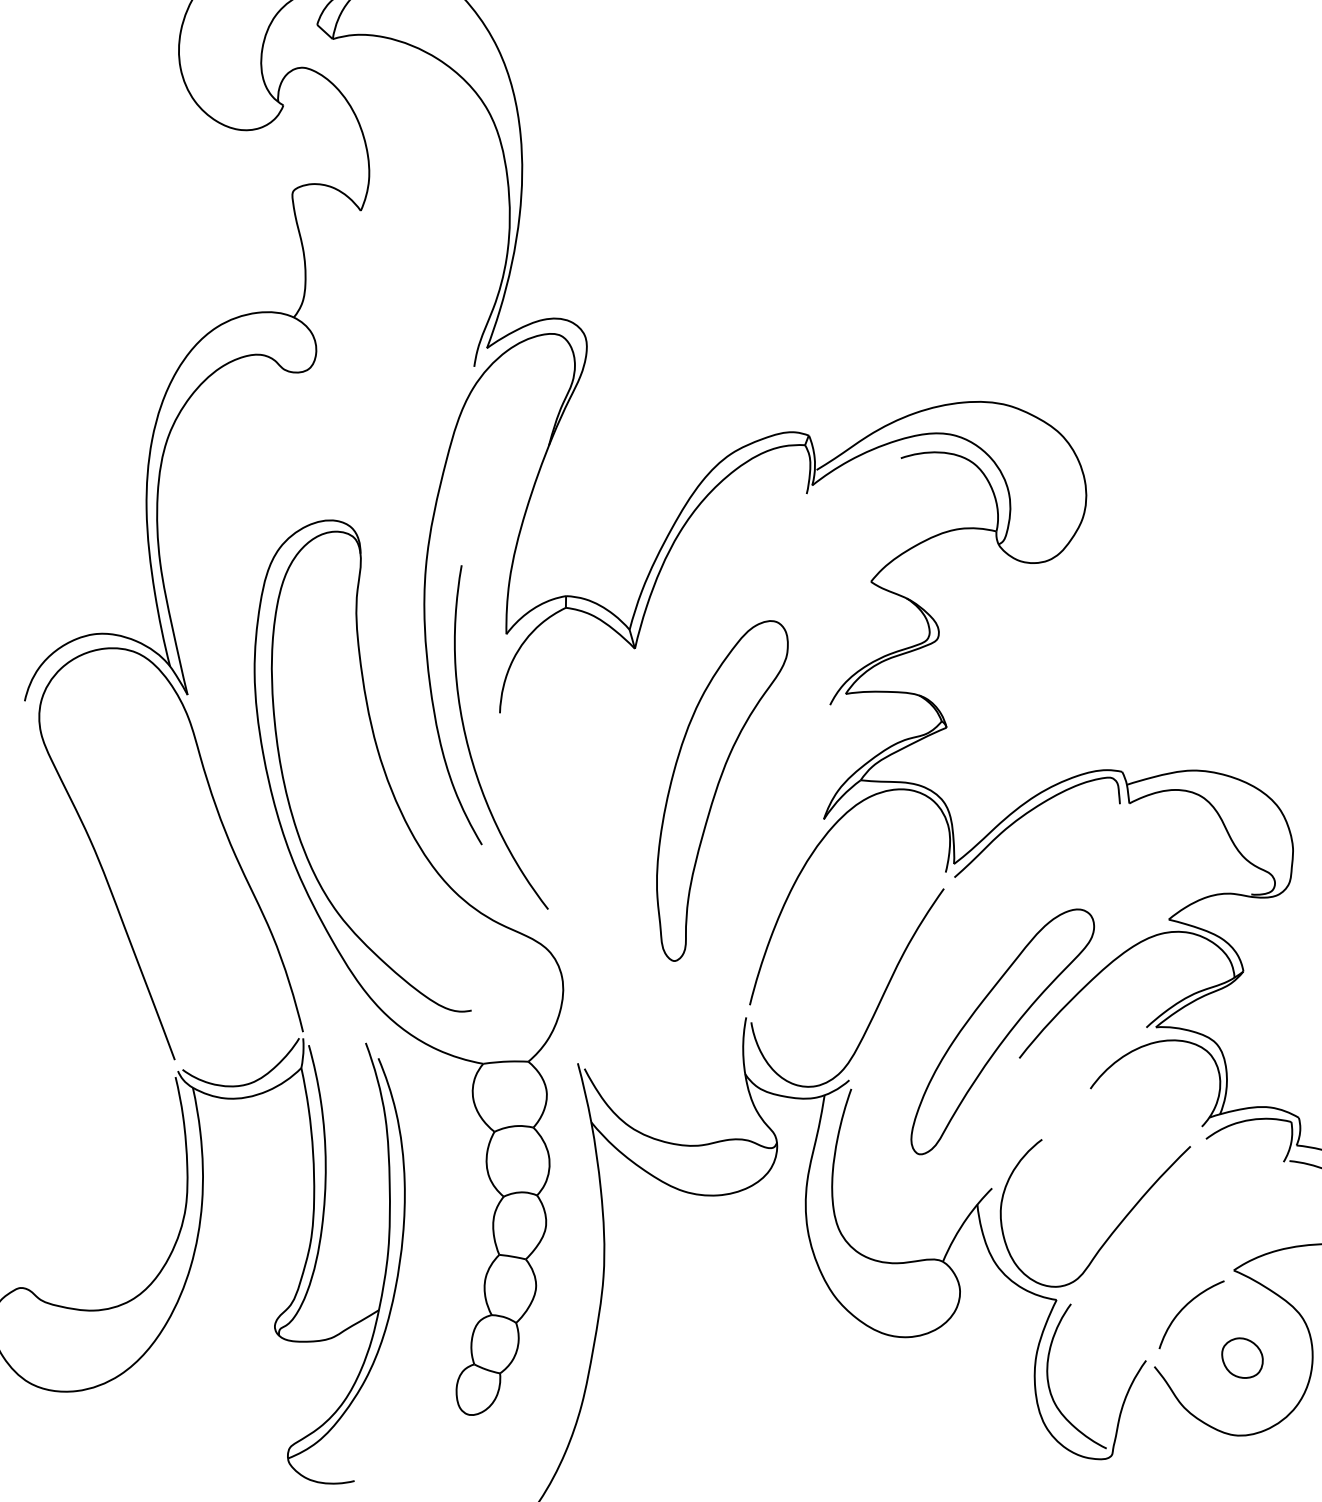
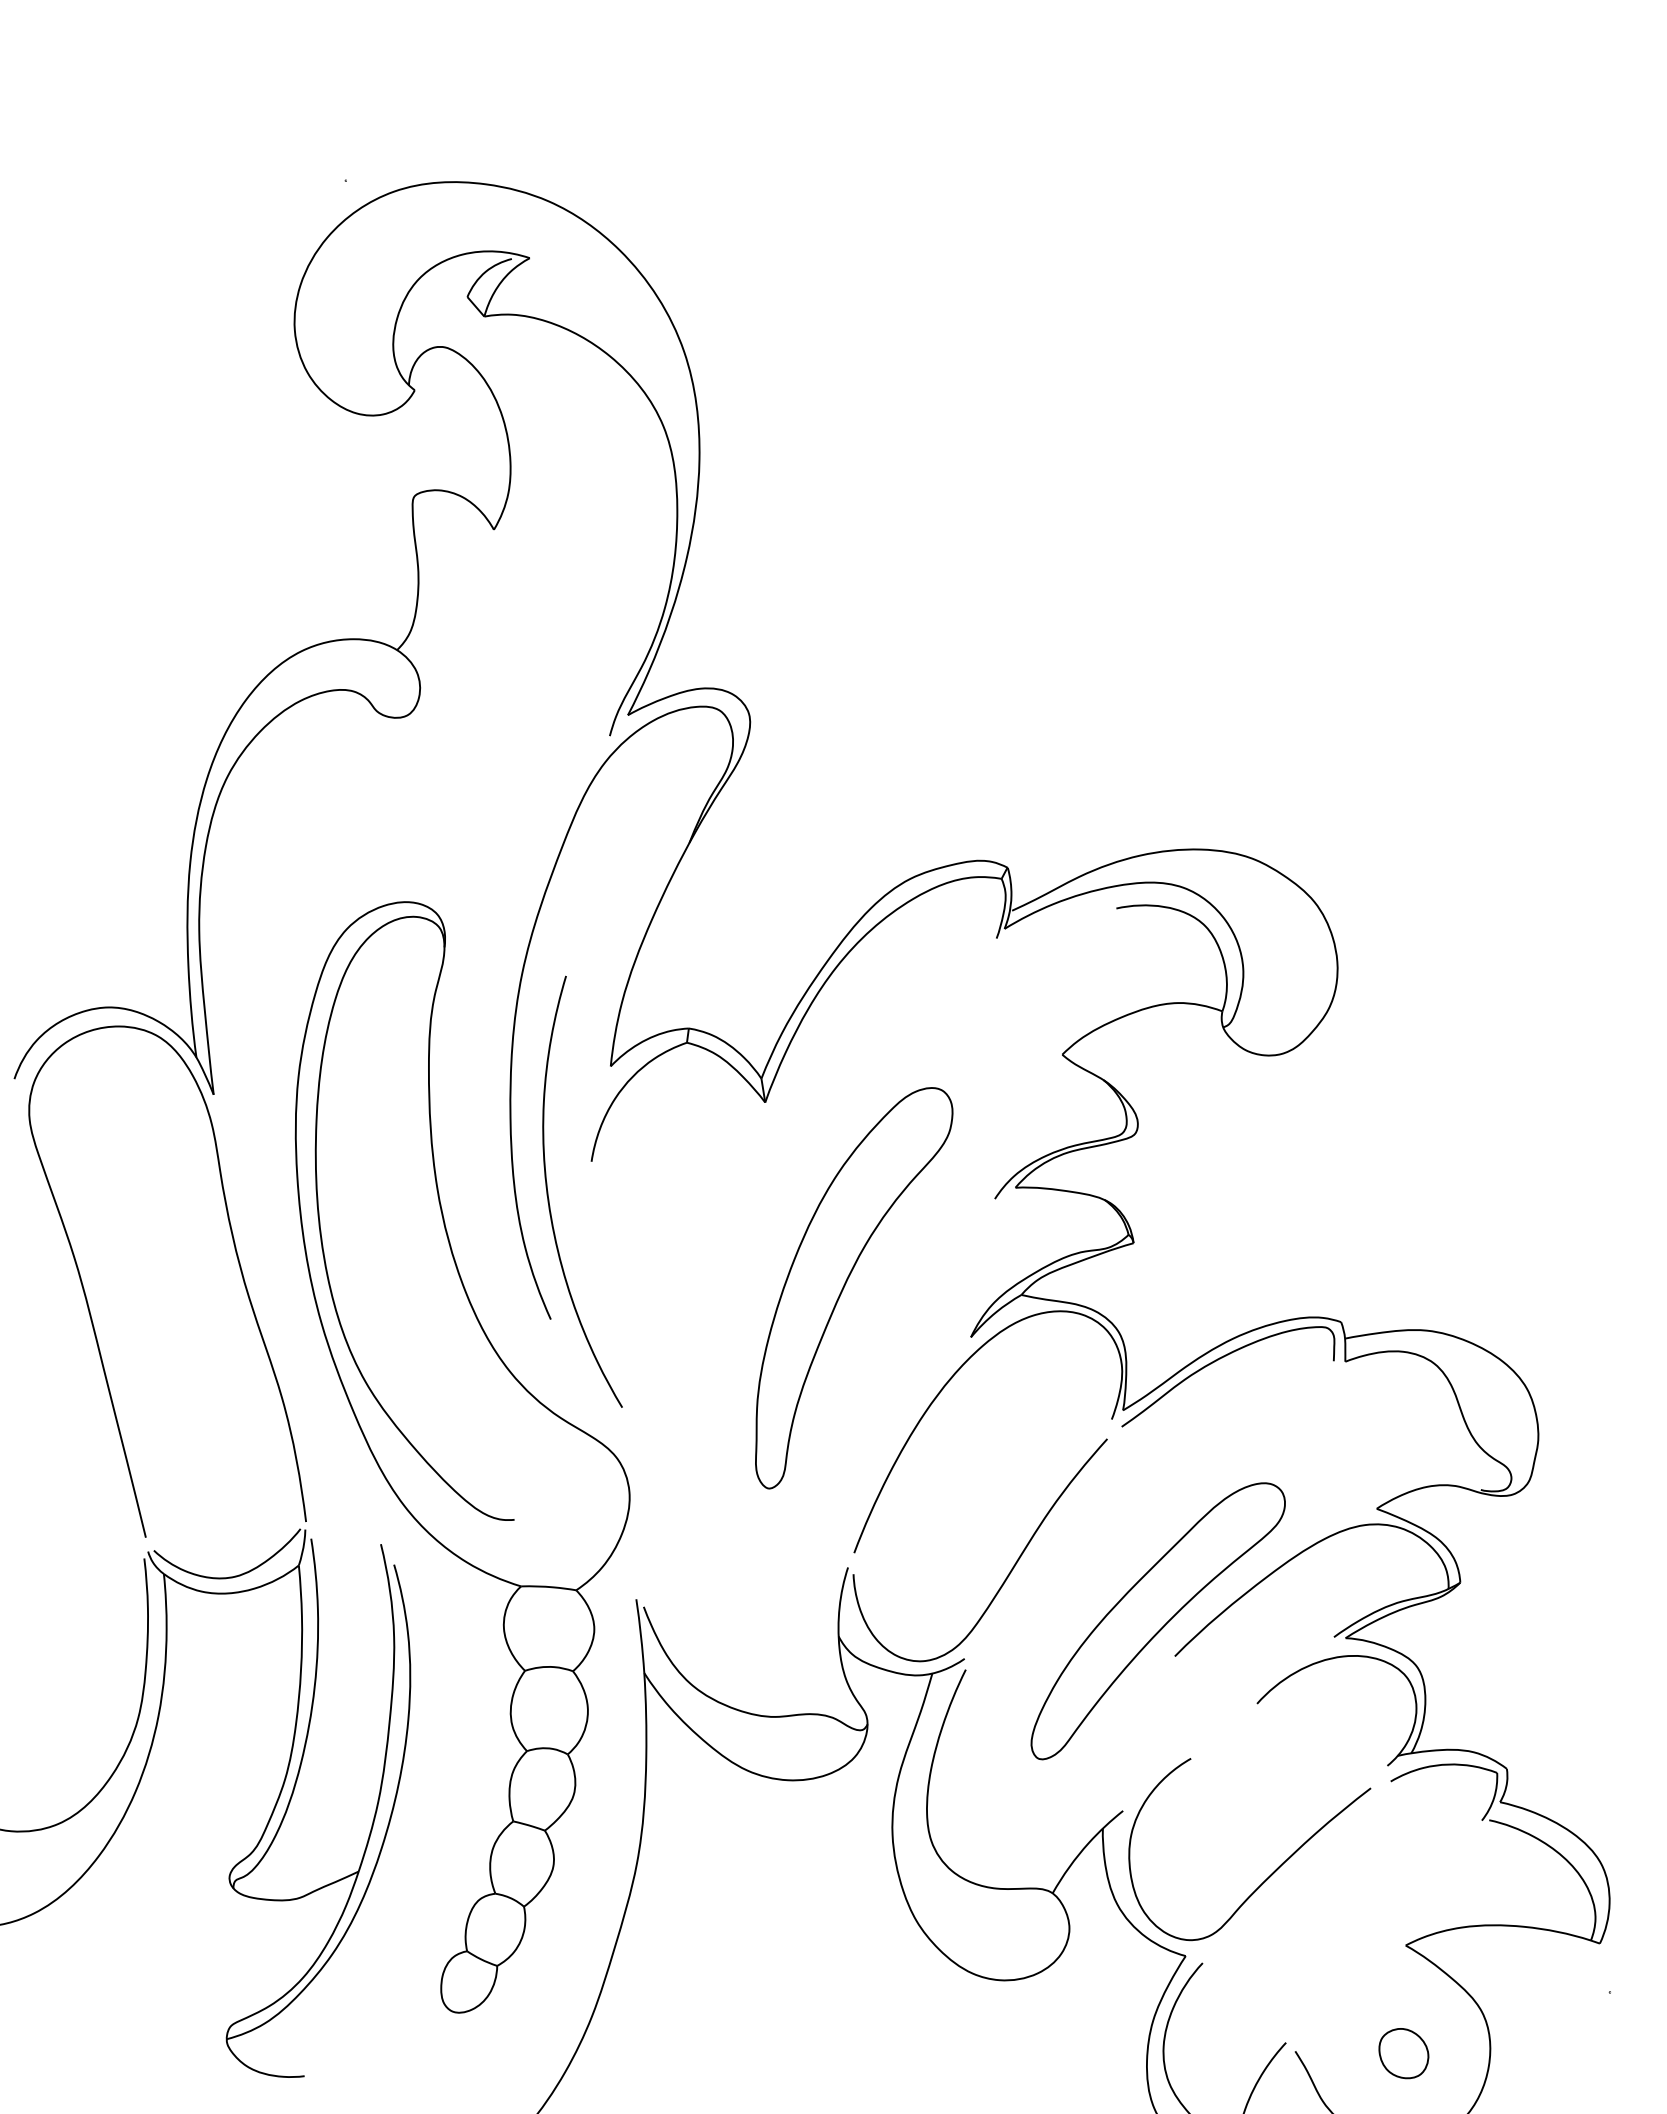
curve: (1184, 1308) -> (1340, 1984), removed

